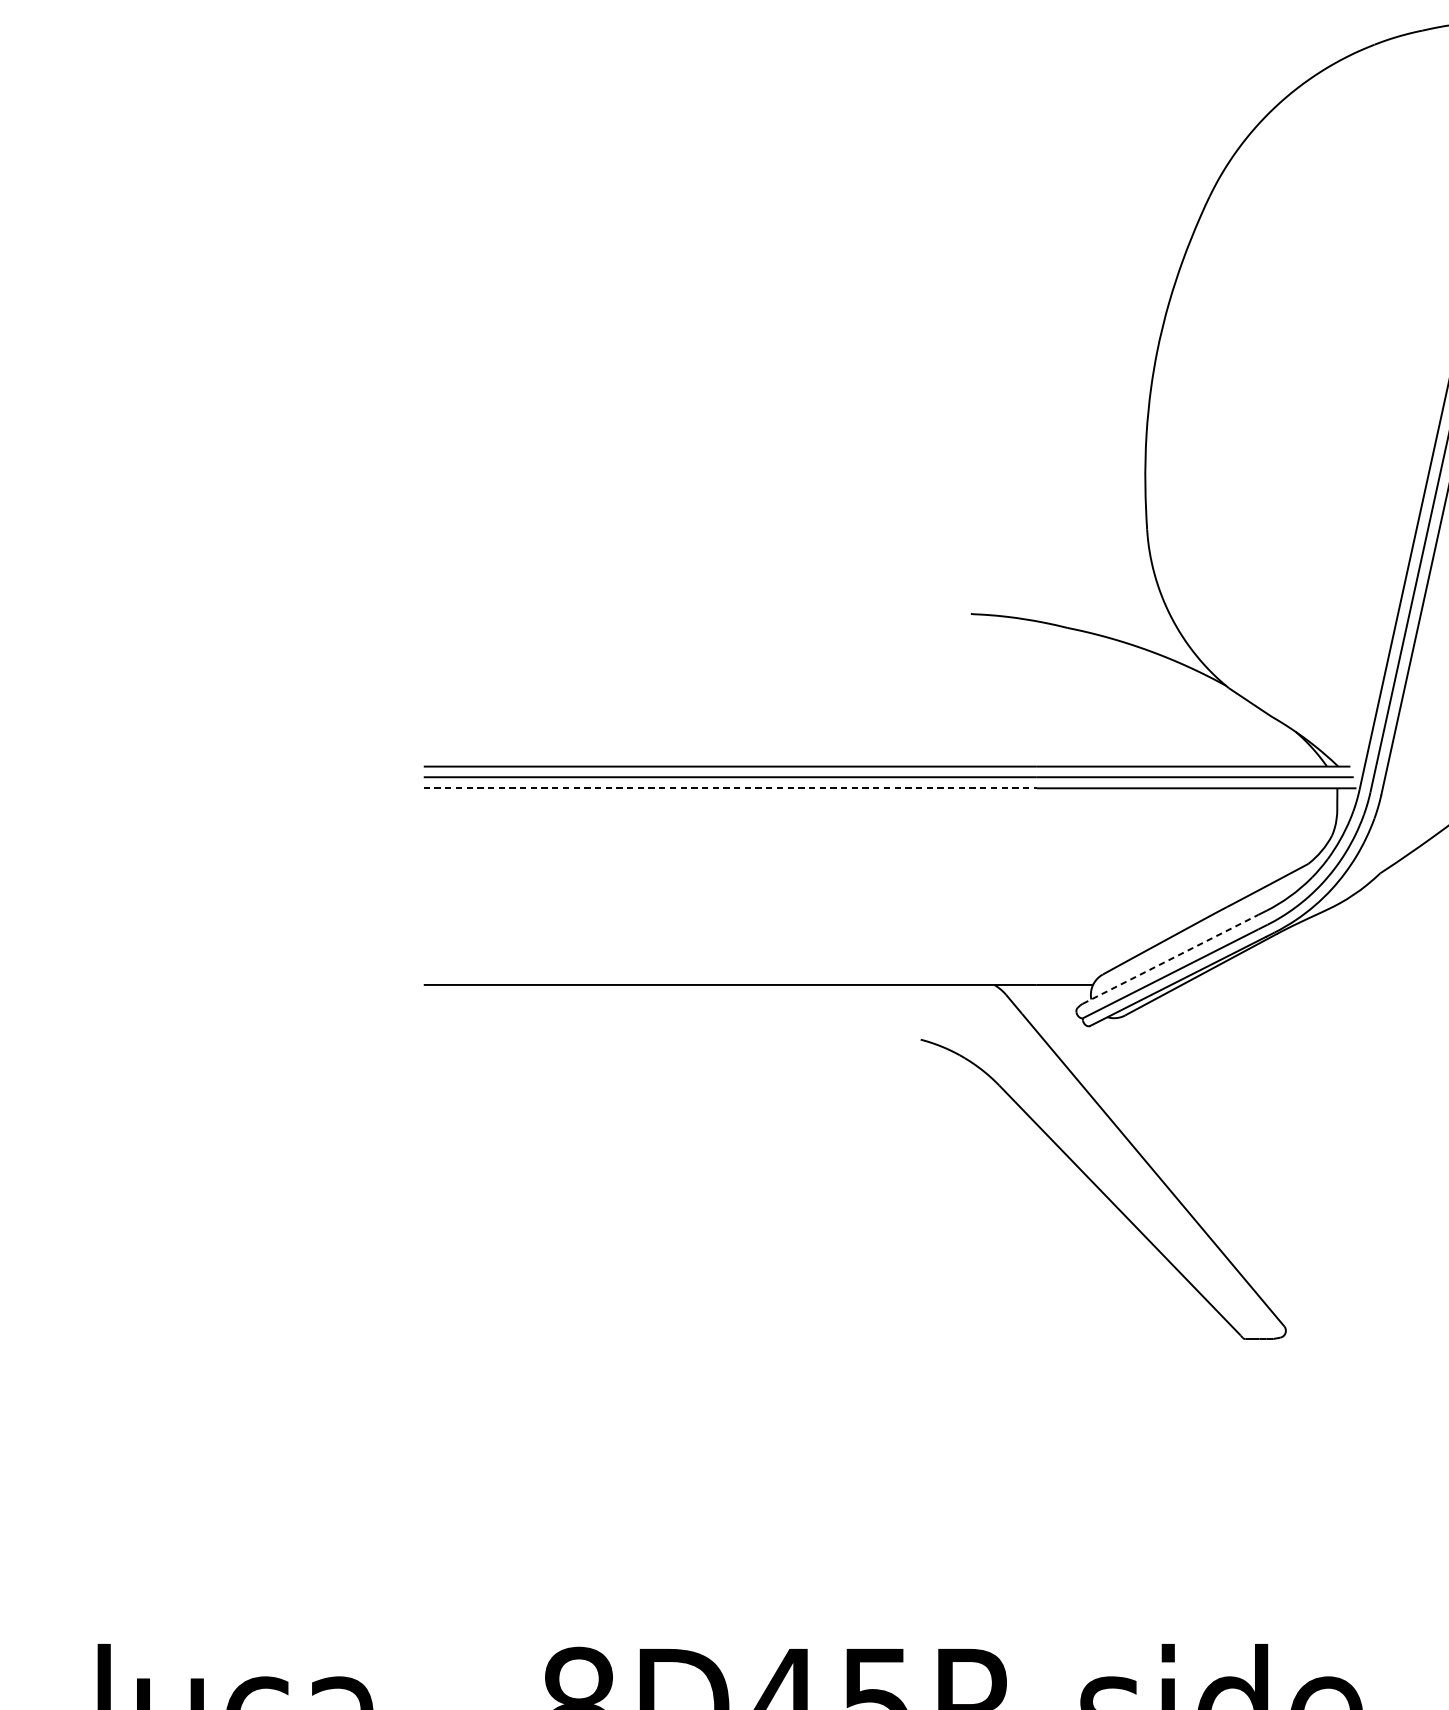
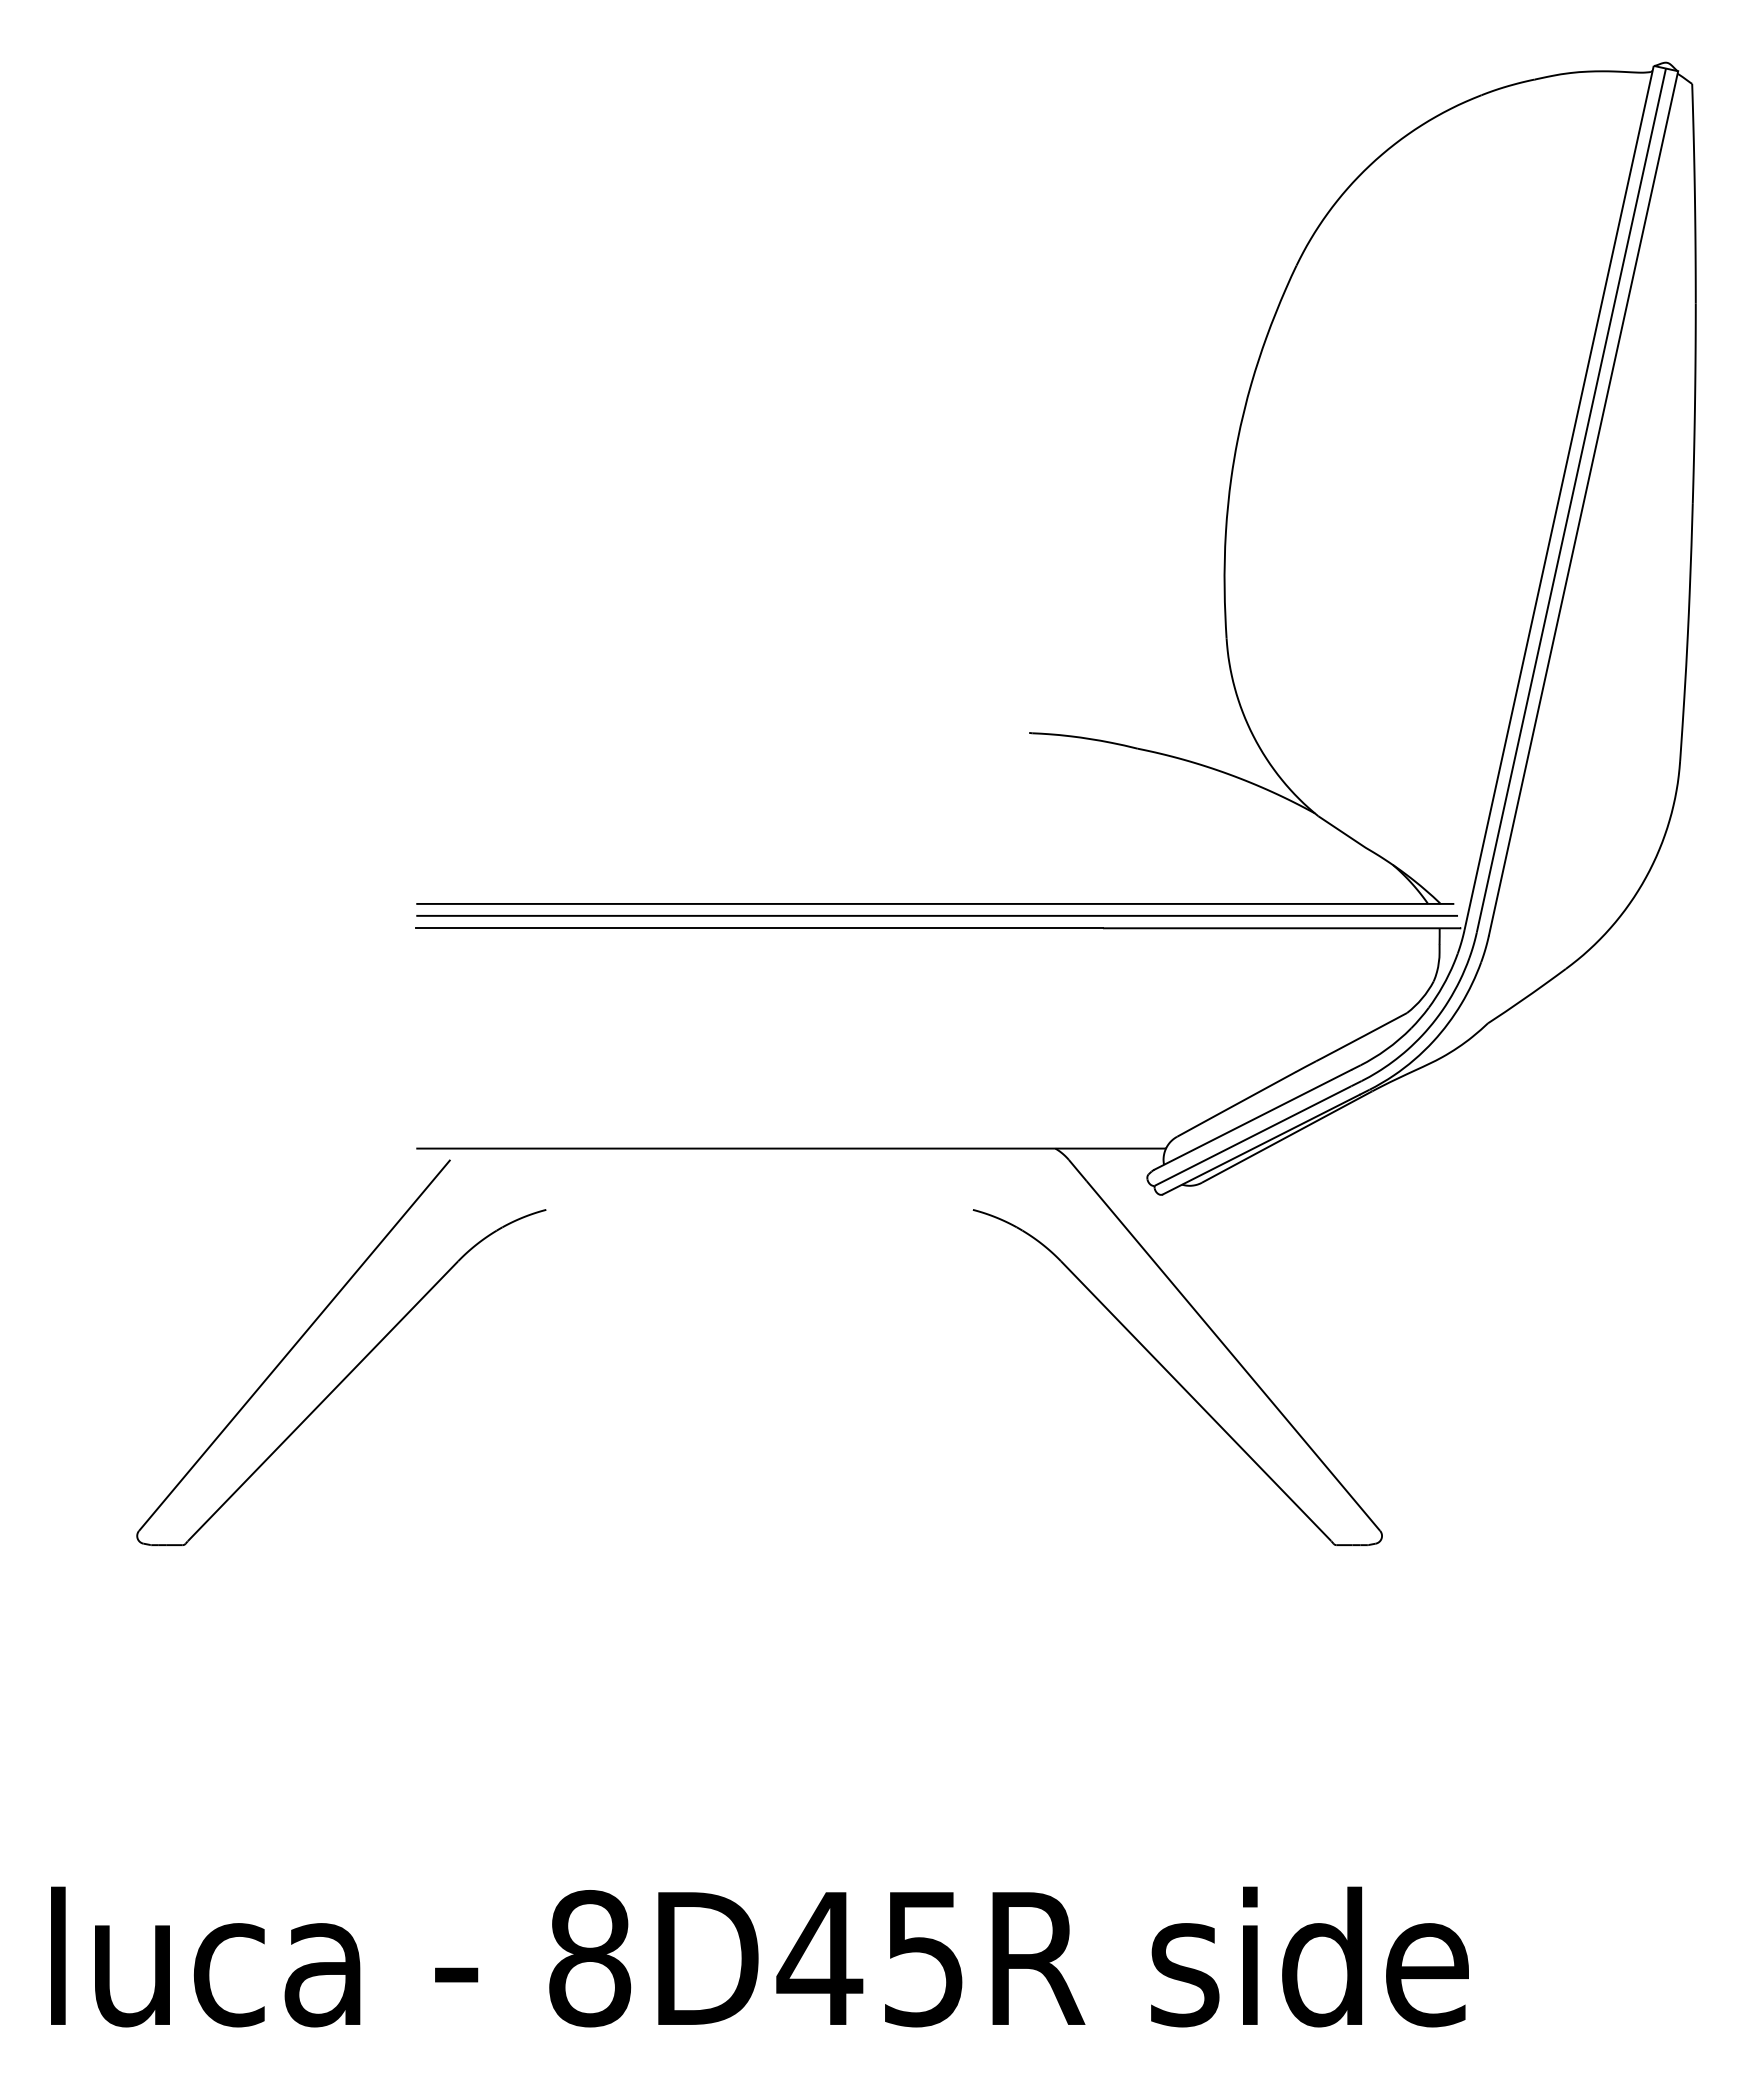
line: (731, 788) -> (760, 928), dashed -> solid
line: (1171, 959) -> (1253, 1119), dashed -> solid
part: (369, 1179) -> (355, 1366), added

